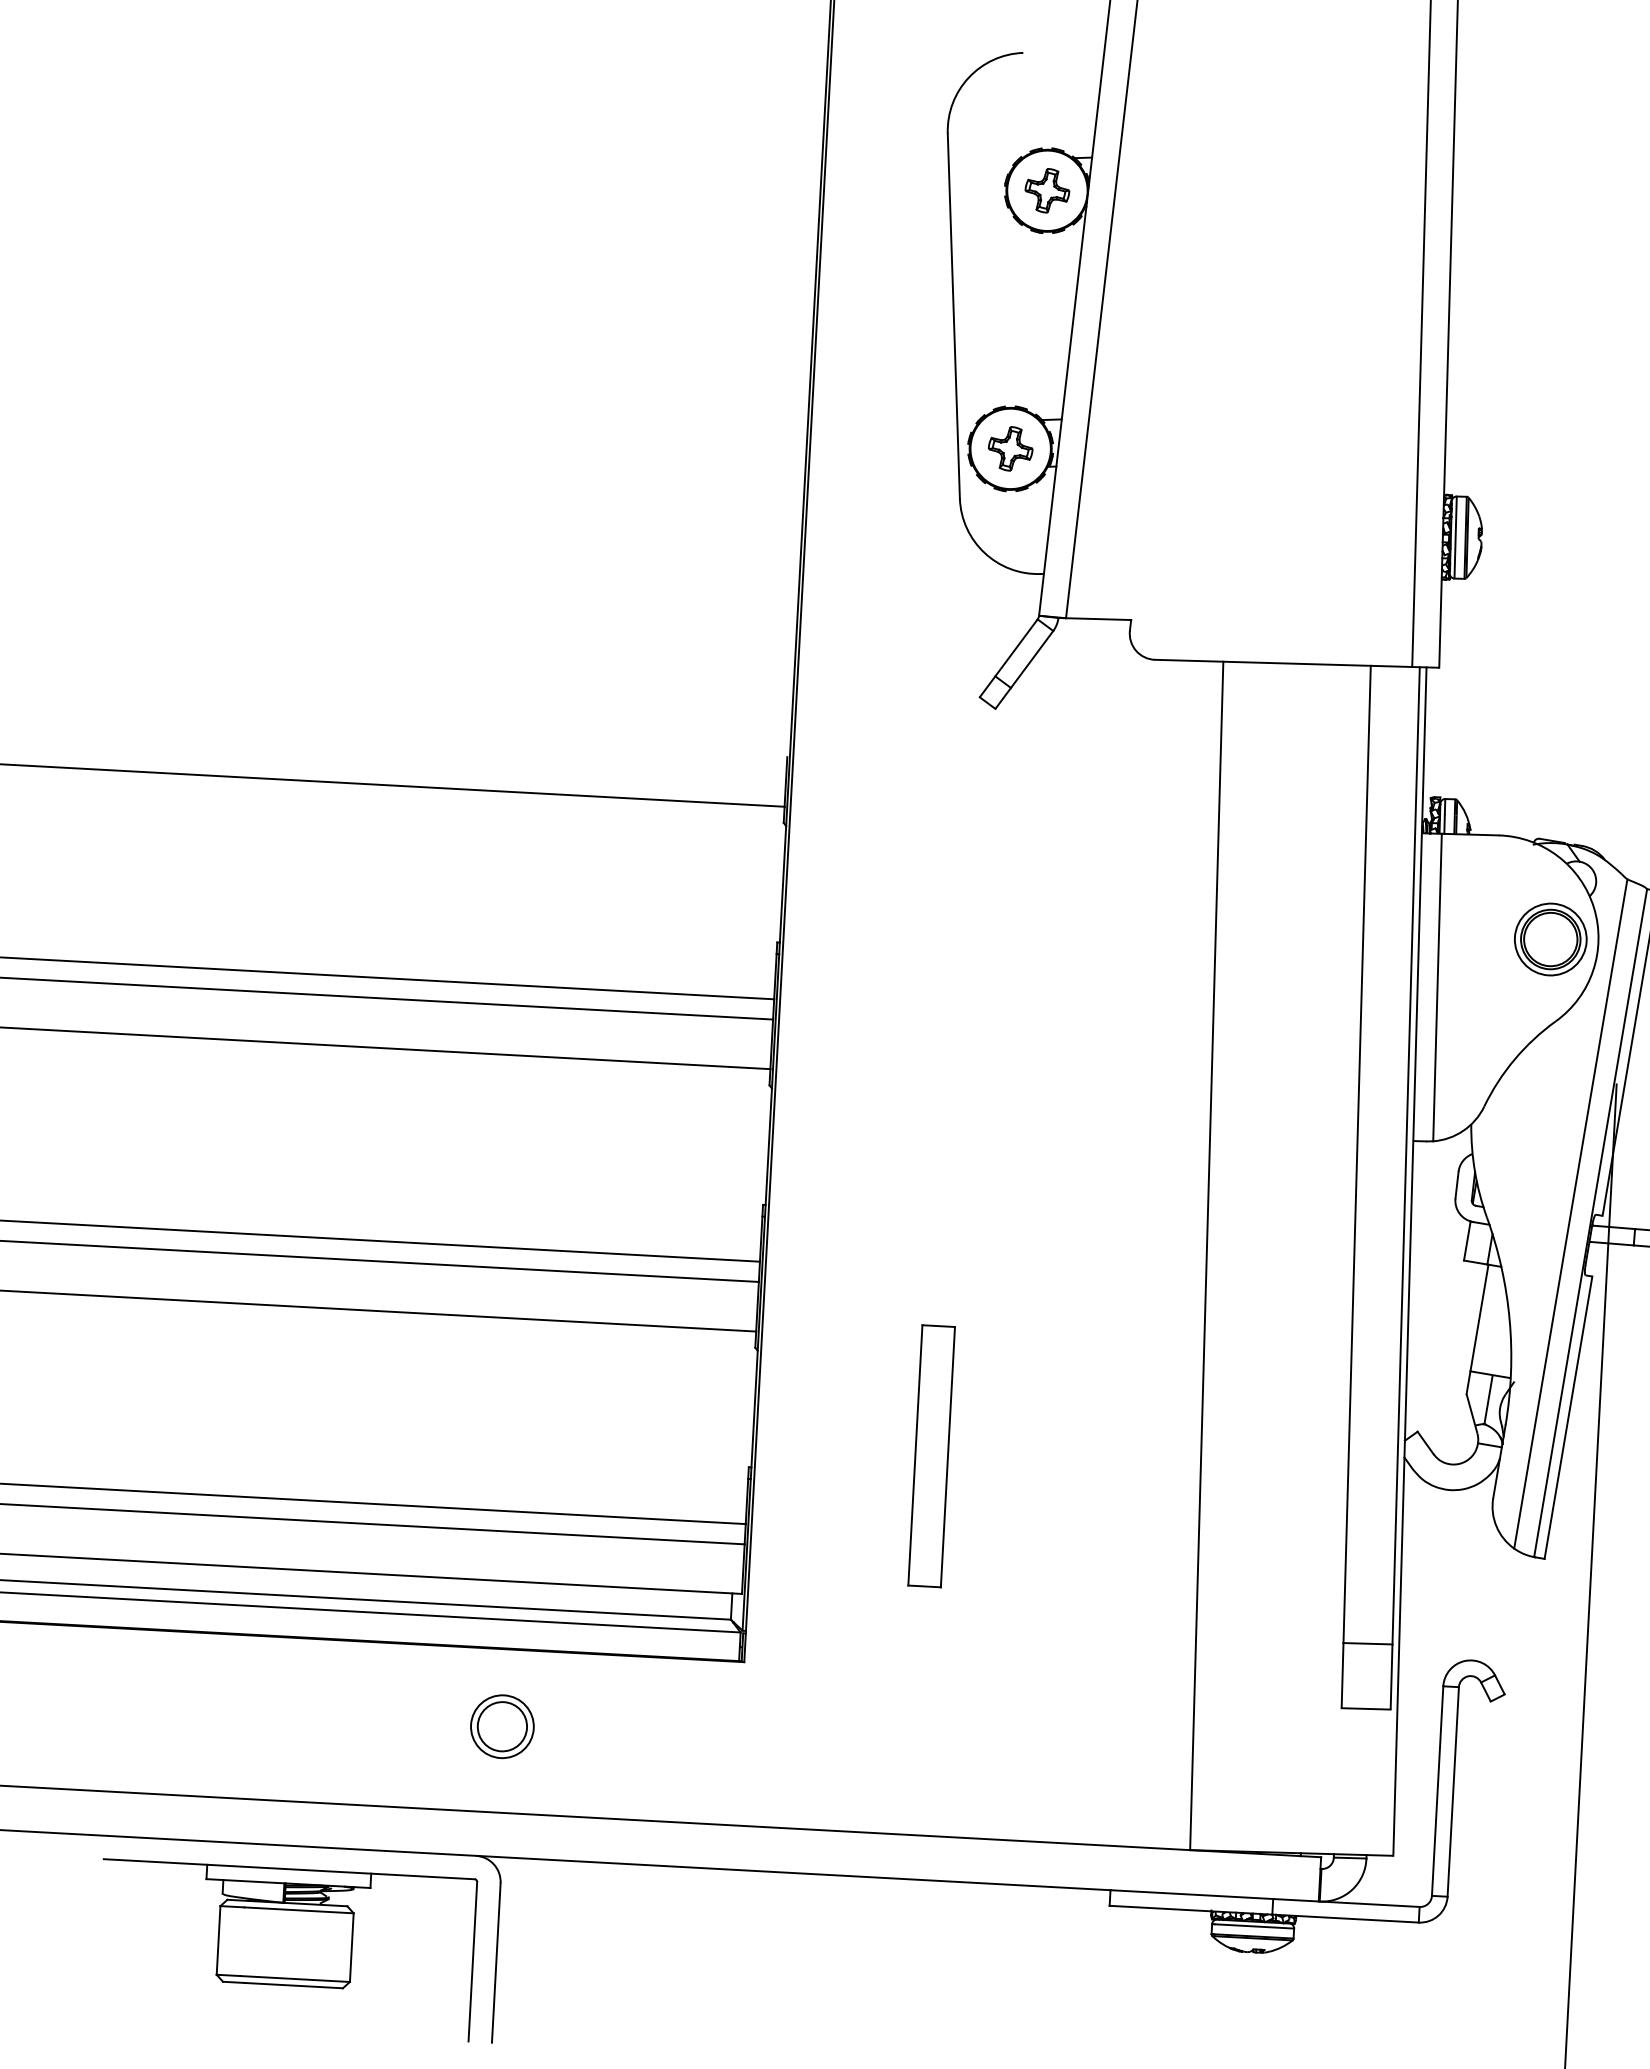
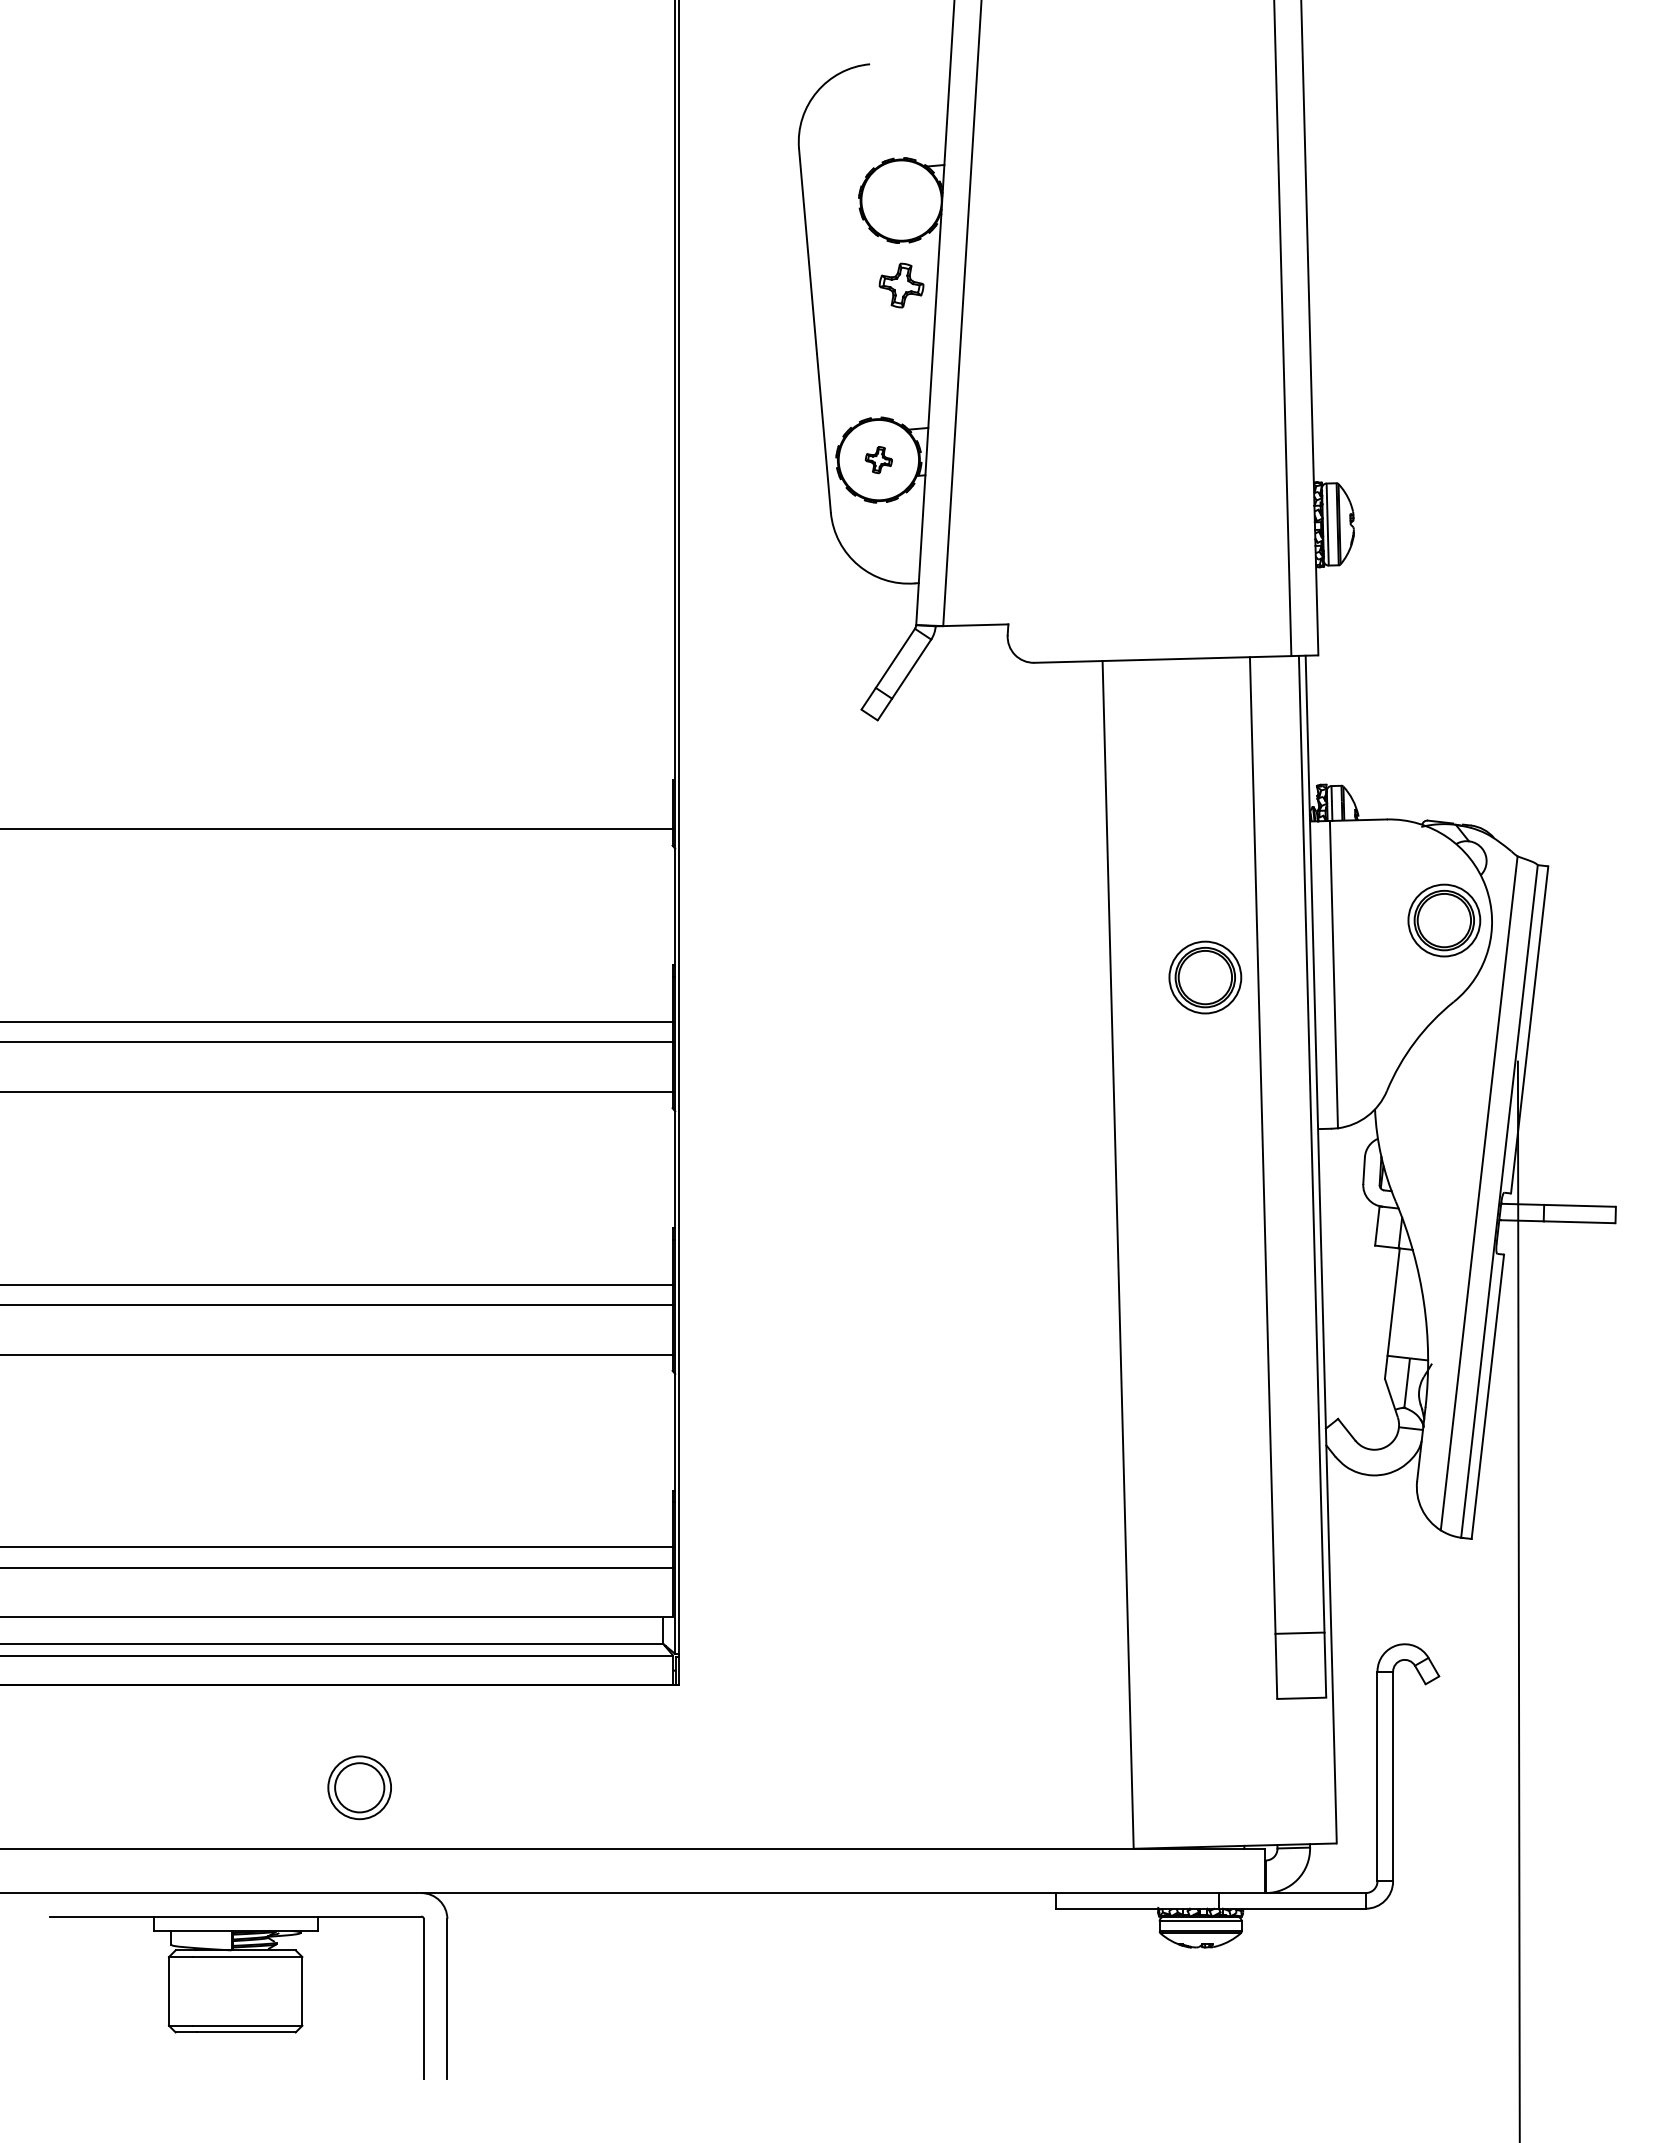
part: (1047, 190) -> (901, 285), moved
part: (1010, 448) -> (878, 459), size x0.6
part: (1309, 983) -> (1205, 977), added
part: (931, 1456) -> (854, 1469), removed
part: (502, 1726) -> (359, 1787), moved

